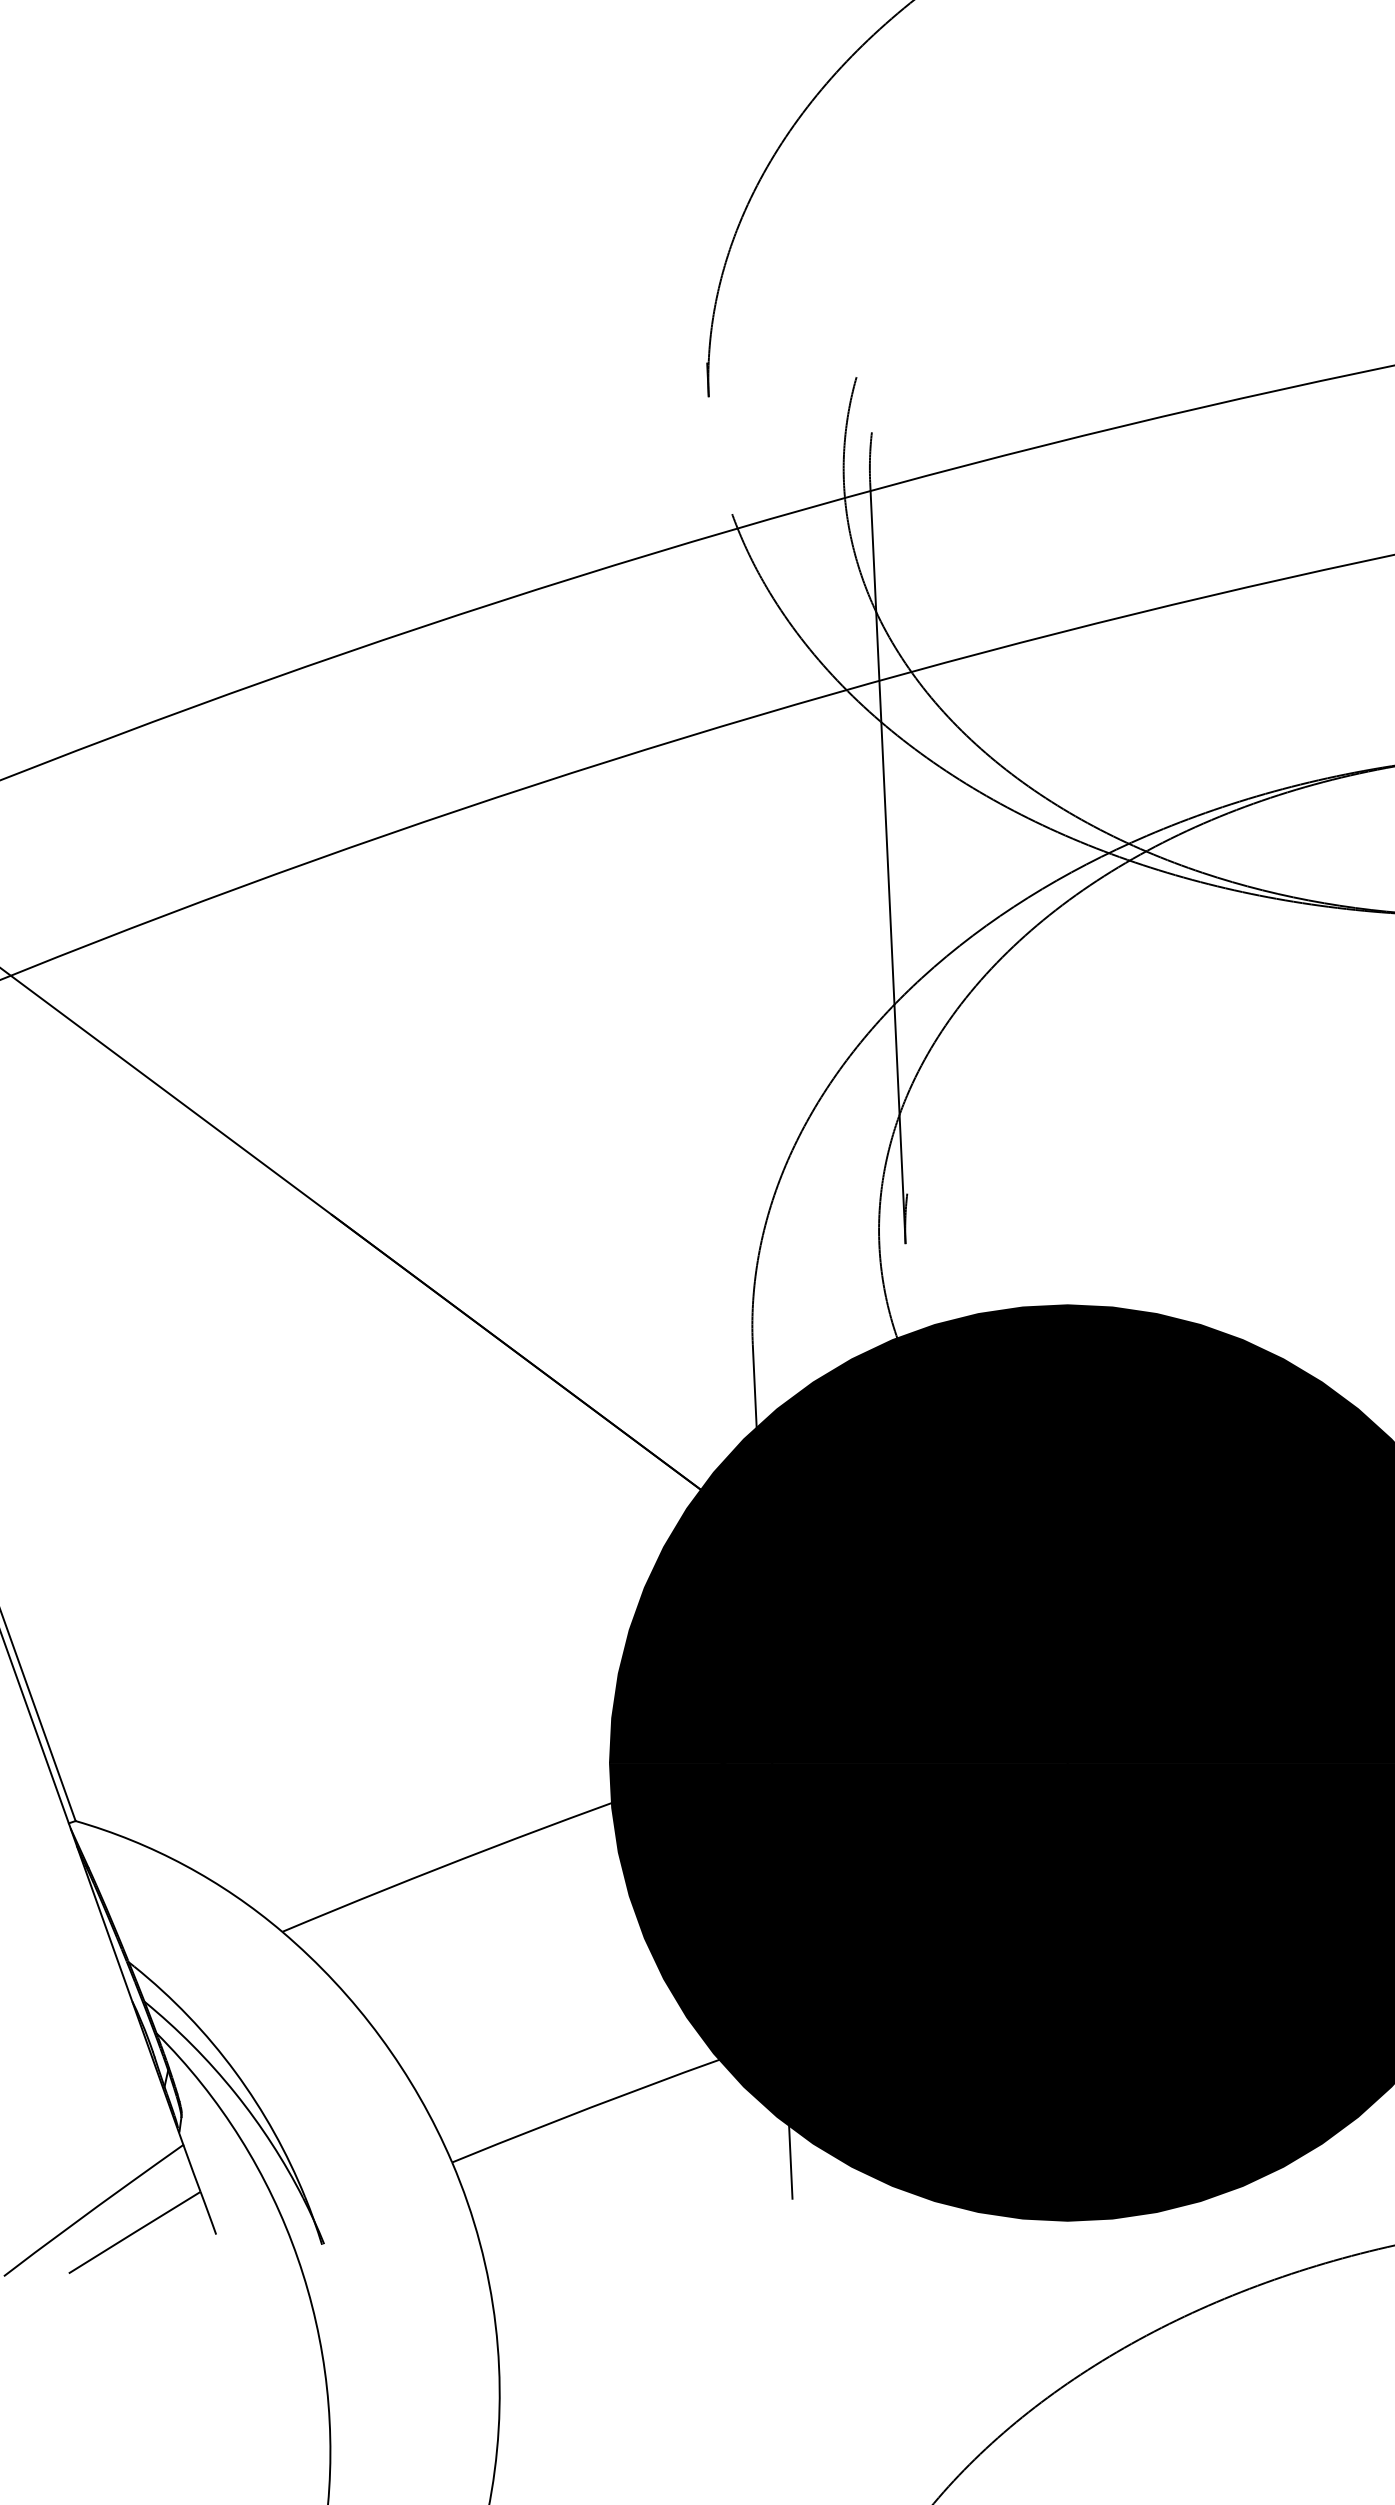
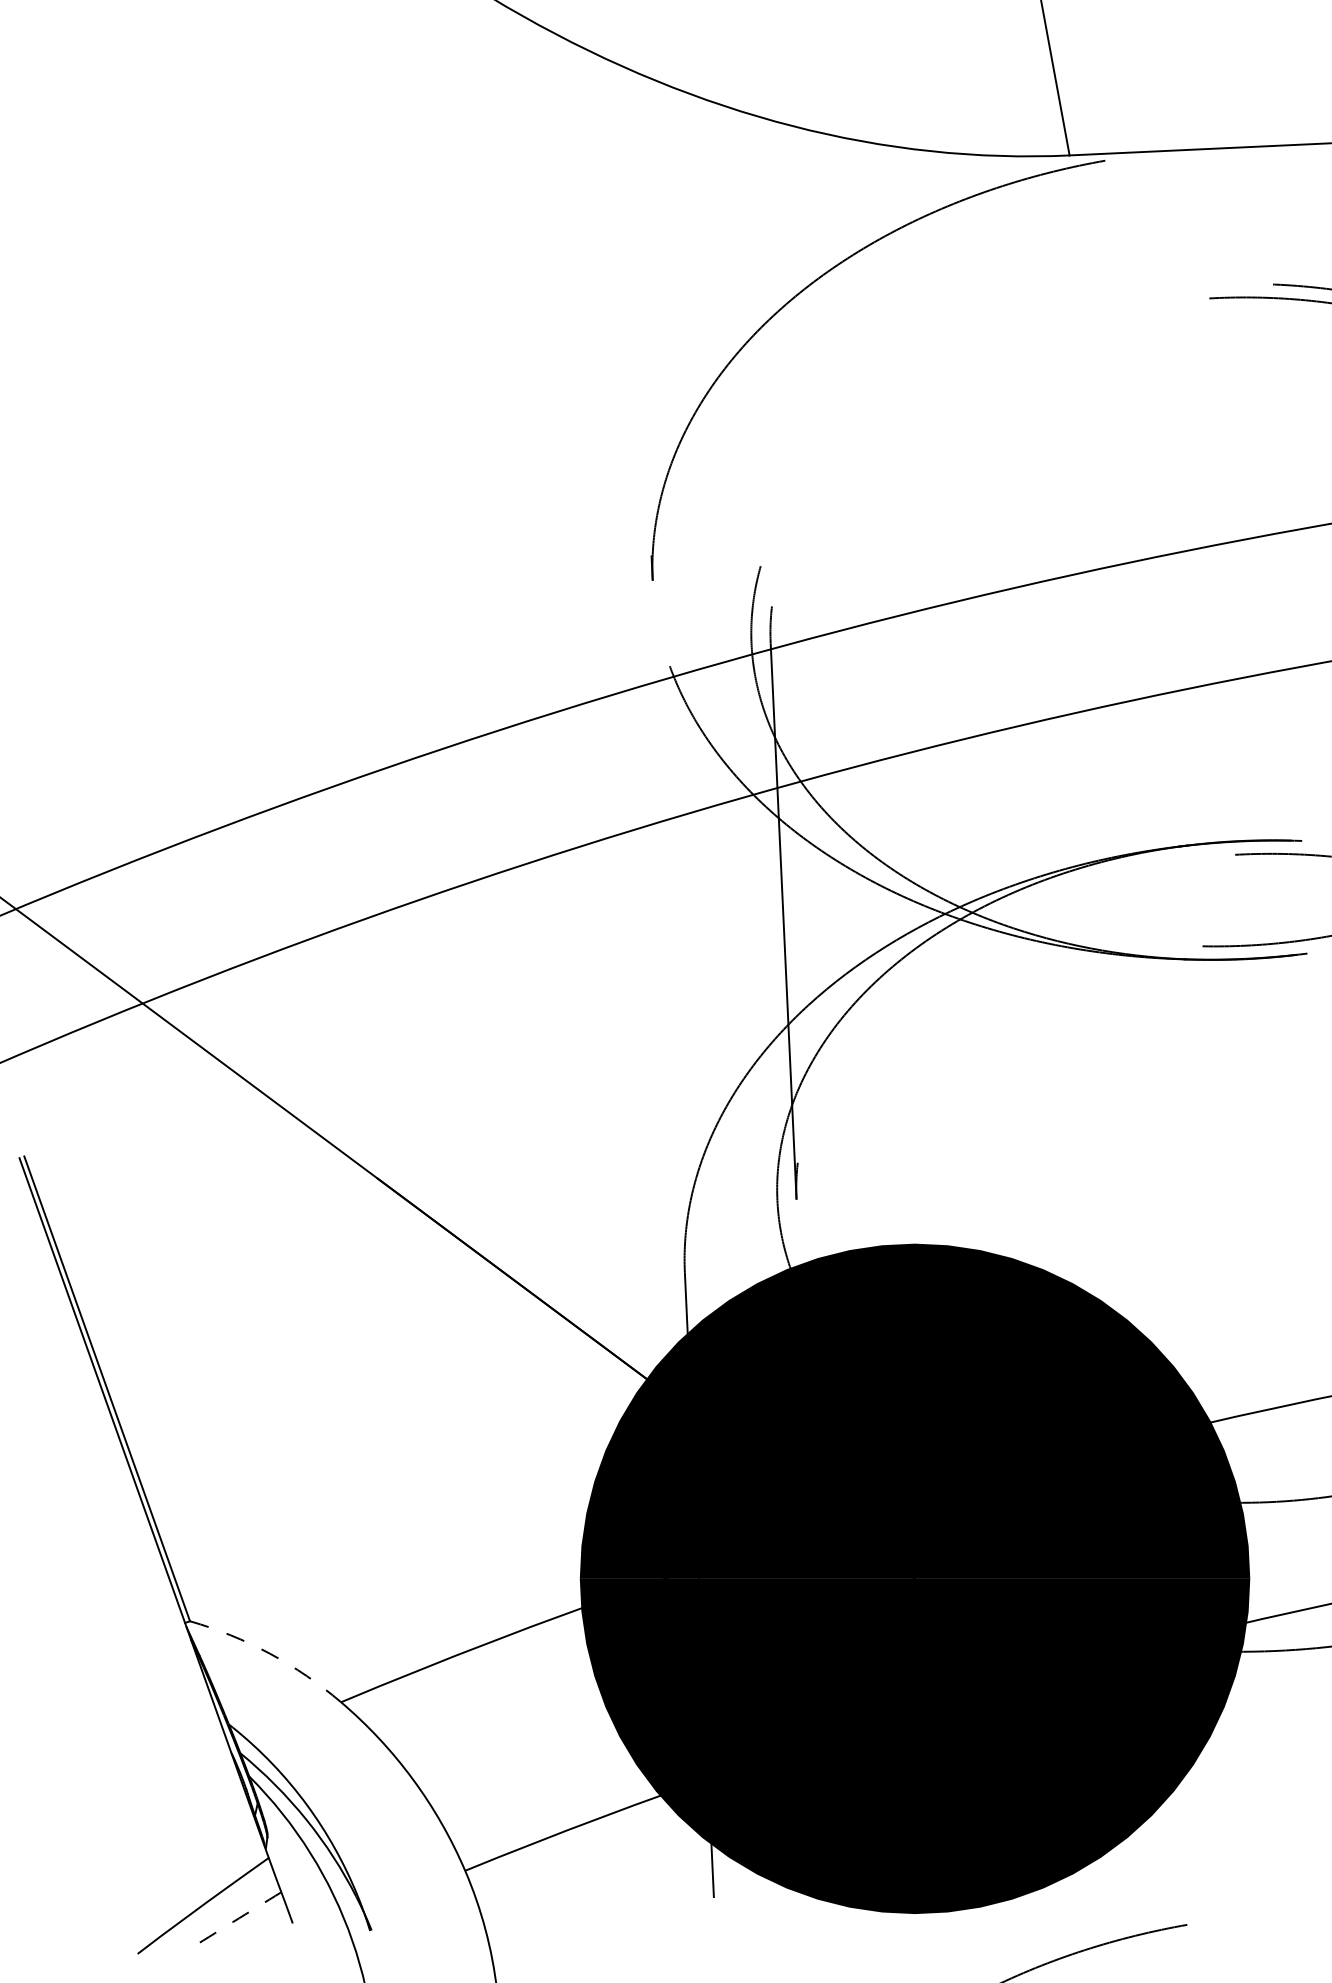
arc: (184, 1865) -> (269, 1653), solid -> dashed
arc: (135, 2231) -> (233, 1921), solid -> dashed

